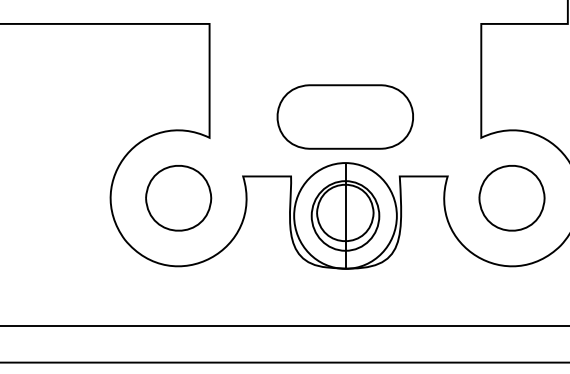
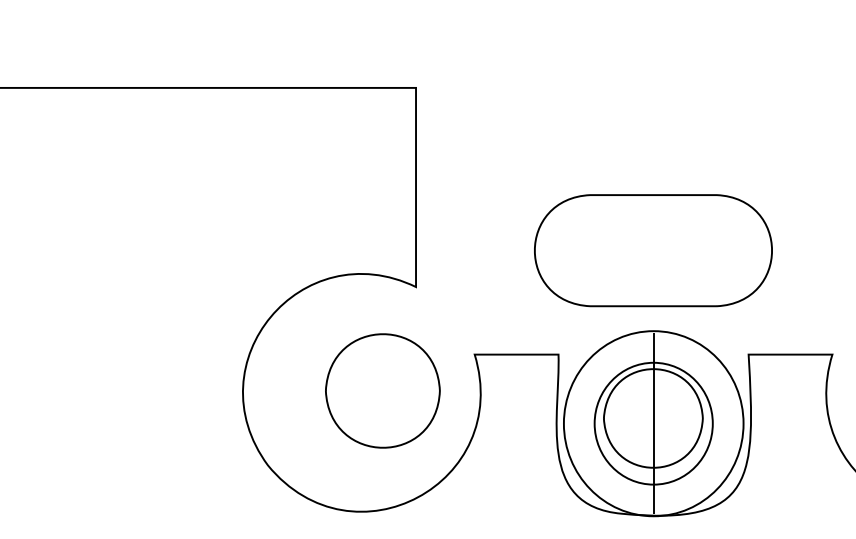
part: (178, 198) -> (382, 391), moved

